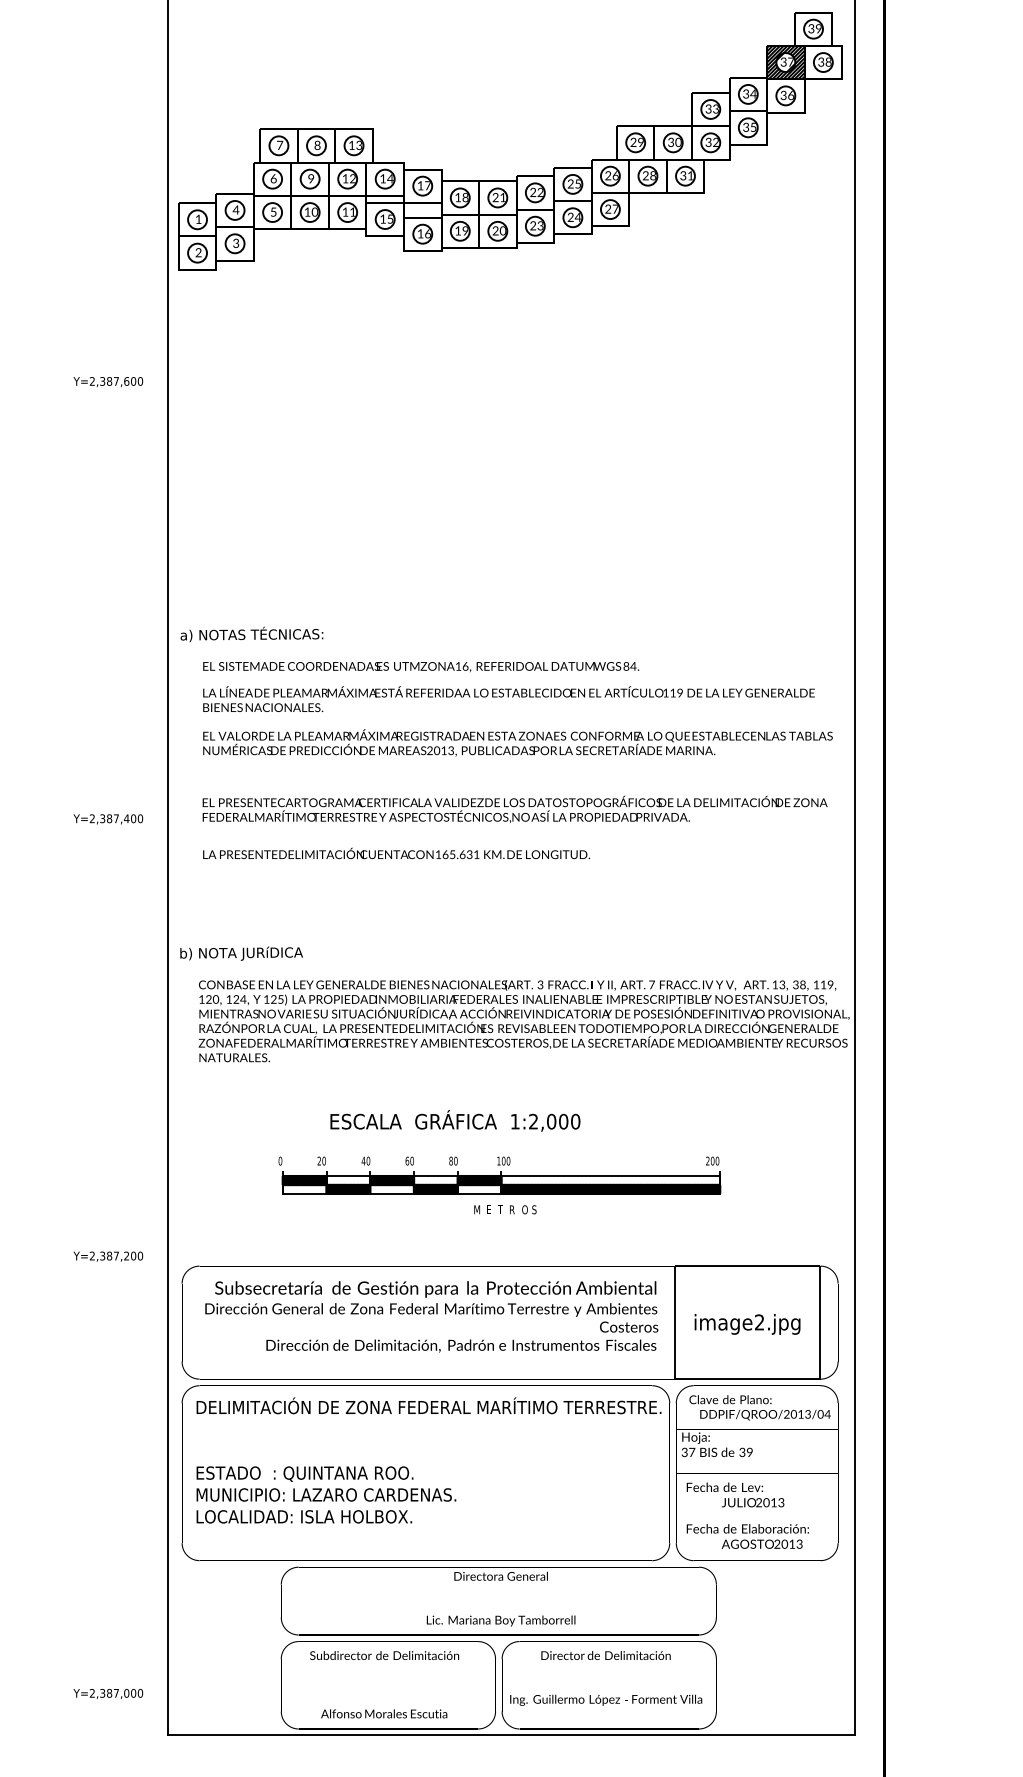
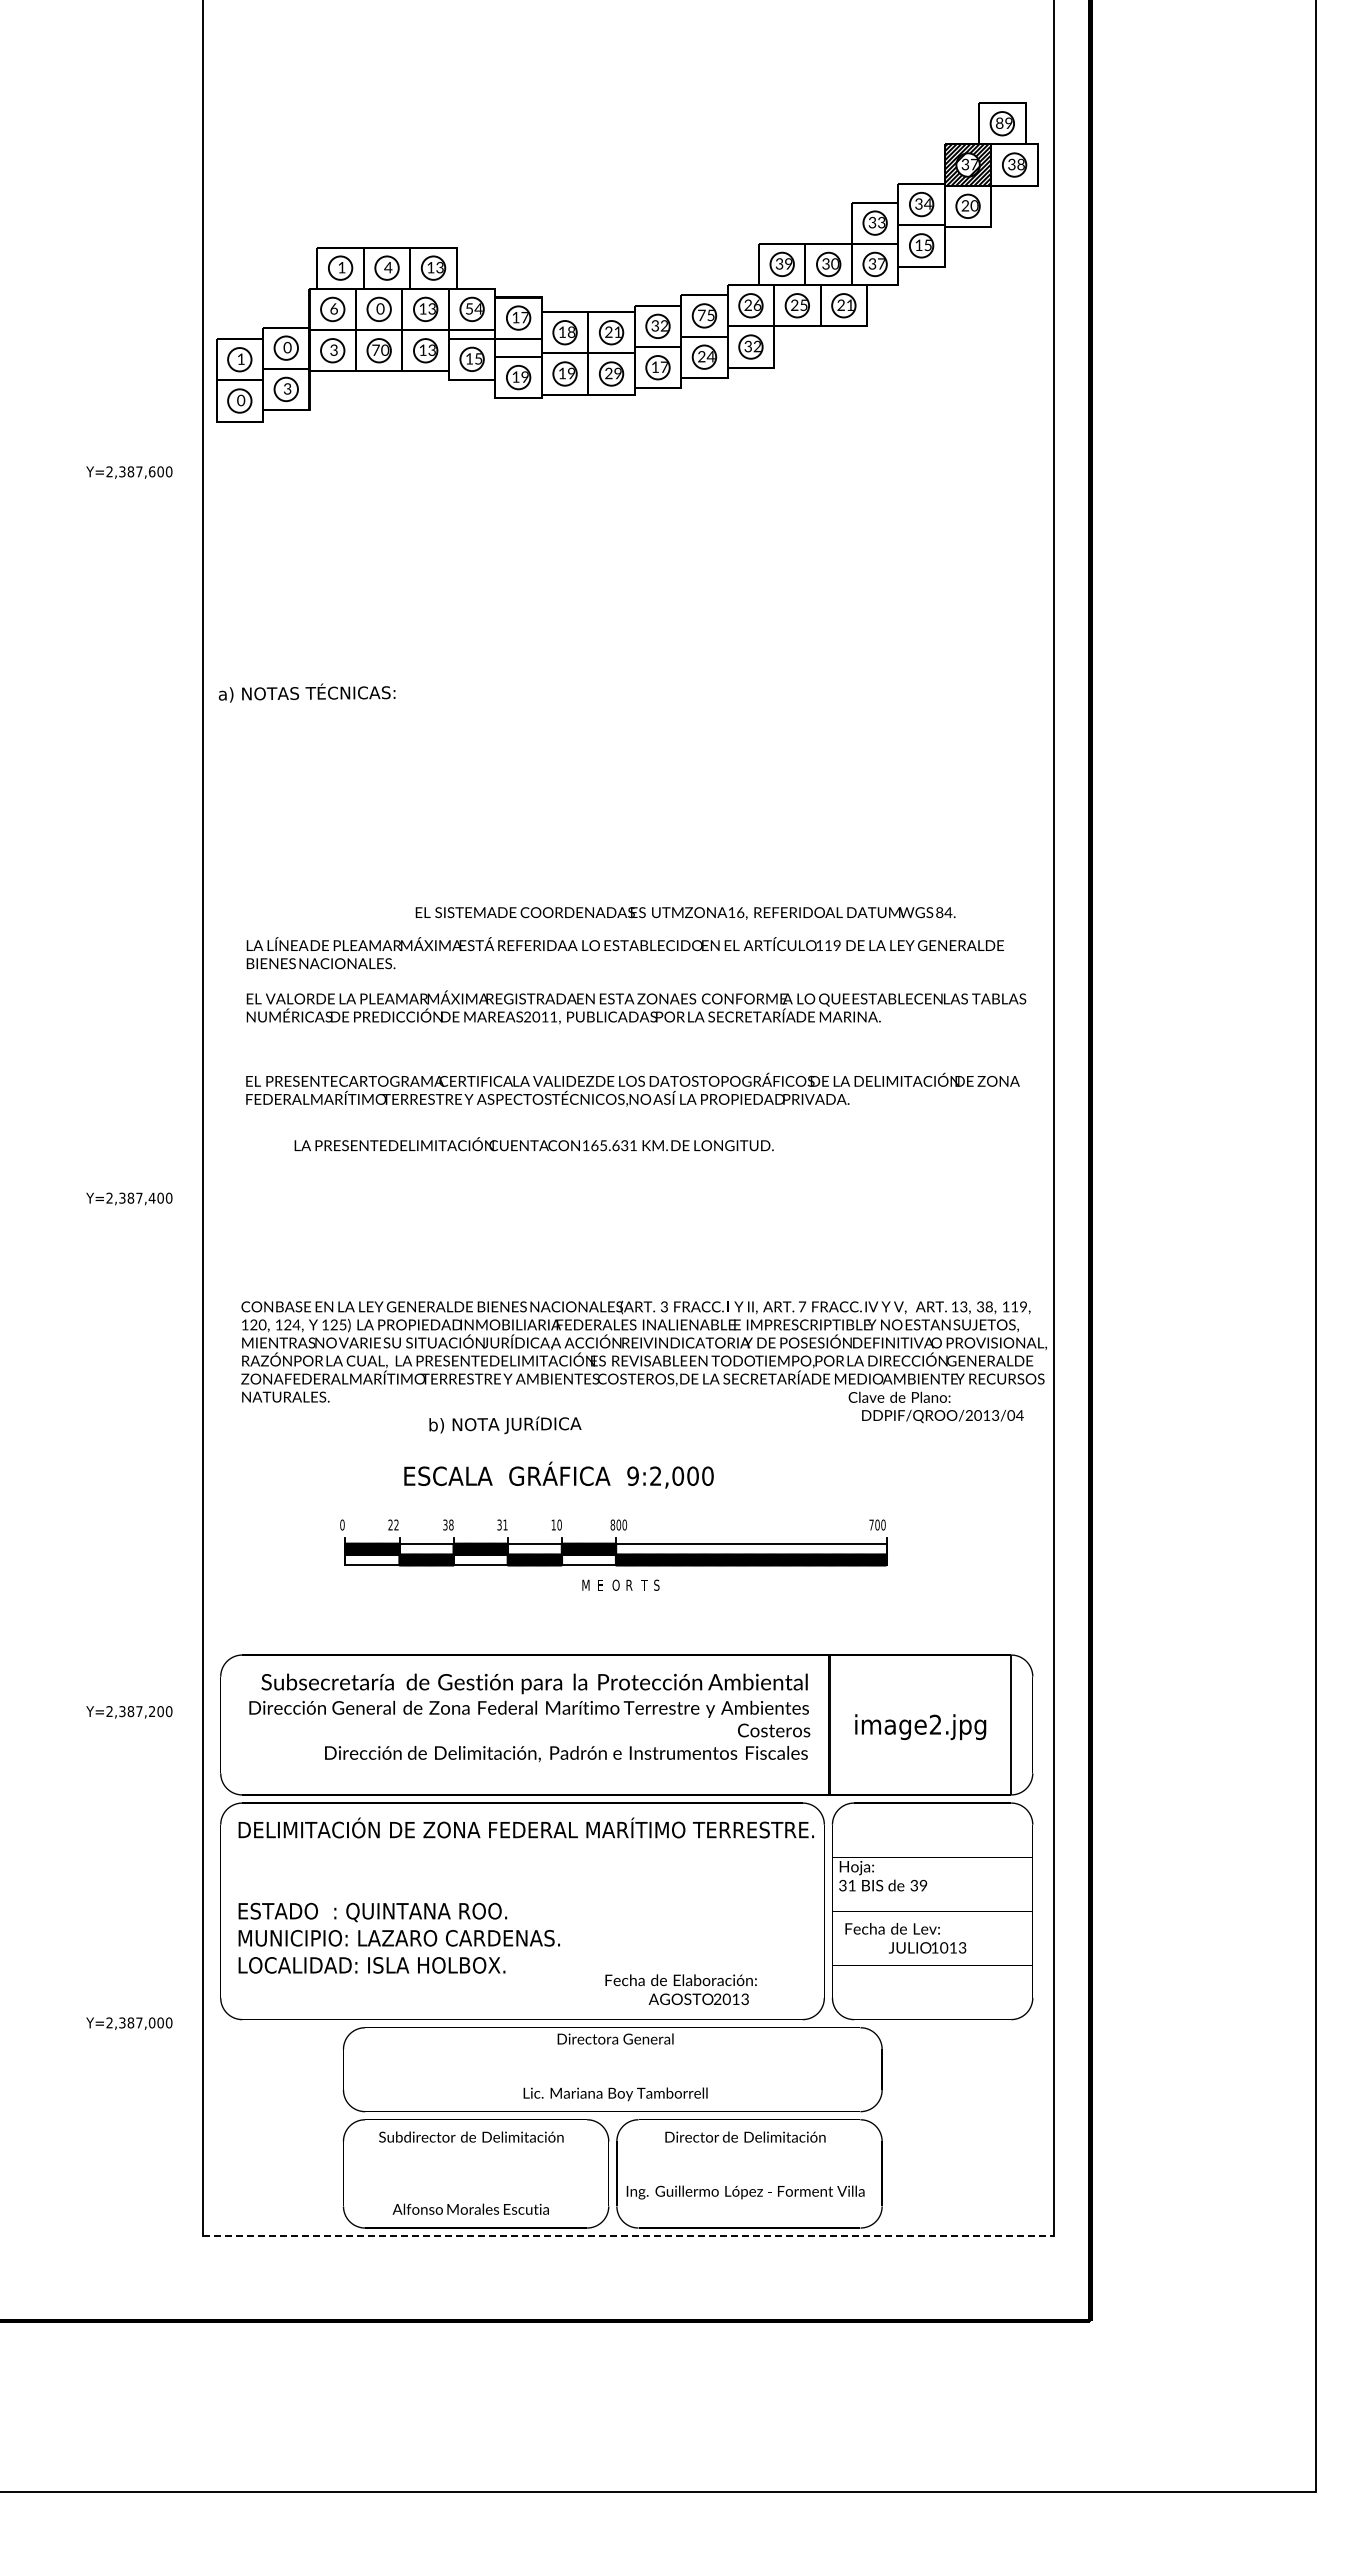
text: (811, 28) -> (999, 123), 39 -> 89
text: (786, 95) -> (969, 205), 36 -> 20
text: (745, 127) -> (918, 245), 35 -> 15
text: (715, 142) -> (881, 263), 32 -> 37
text: (633, 143) -> (779, 265), 29 -> 39
text: (279, 145) -> (341, 267), 7 -> 1
text: (317, 145) -> (388, 267), 8 -> 4
text: (652, 175) -> (803, 304), 28 -> 25
text: (682, 176) -> (840, 306), 31 -> 21
text: (383, 178) -> (469, 308), 14 -> 54
text: (311, 179) -> (380, 309), 9 -> 0
text: (352, 180) -> (431, 310), 12 -> 13
text: (570, 184) -> (701, 315), 25 -> 75
text: (532, 193) -> (654, 327), 22 -> 32
text: (236, 209) -> (287, 347), 4 -> 0
text: (611, 209) -> (752, 346), 27 -> 32
text: (273, 211) -> (333, 349), 5 -> 3
text: (307, 211) -> (375, 349), 10 -> 70
text: (352, 211) -> (431, 349), 11 -> 13
text: (536, 225) -> (659, 366), 23 -> 17
text: (502, 231) -> (617, 374), 20 -> 29
text: (427, 233) -> (524, 376), 16 -> 19
text: (198, 252) -> (241, 400), 2 -> 0
text: (108, 381) -> (129, 472), moved
text: (251, 634) -> (306, 692), moved
text: (421, 667) -> (685, 913), moved
text: (450, 750) -> (553, 1016), 2013, -> 2011,
text: (108, 818) -> (129, 1198), moved
text: (396, 853) -> (533, 1144), moved
text: (241, 953) -> (505, 1425), moved
text: (514, 1121) -> (632, 1475), 1:2,000 -> 9:2,000
text: (324, 1160) -> (396, 1524), 20 -> 22
text: (366, 1160) -> (448, 1524), 40 -> 38
text: (409, 1160) -> (502, 1524), 60 -> 31
text: (450, 1160) -> (553, 1524), 80 -> 10
text: (498, 1160) -> (612, 1524), 100 -> 800
text: (707, 1160) -> (871, 1524), 200 -> 700
text: (501, 1209) -> (615, 1584), T -> O
text: (524, 1209) -> (644, 1584), O -> T
text: (108, 1256) -> (129, 1712), moved
text: (759, 1407) -> (935, 1407), moved
text: (692, 1452) -> (852, 1885), 37 -> 31
text: (758, 1502) -> (934, 1947), 2013 -> 1013
text: (747, 1536) -> (680, 1989), moved
text: (108, 1693) -> (129, 2023), moved
line: (511, 1735) -> (628, 2235), solid -> dashed

